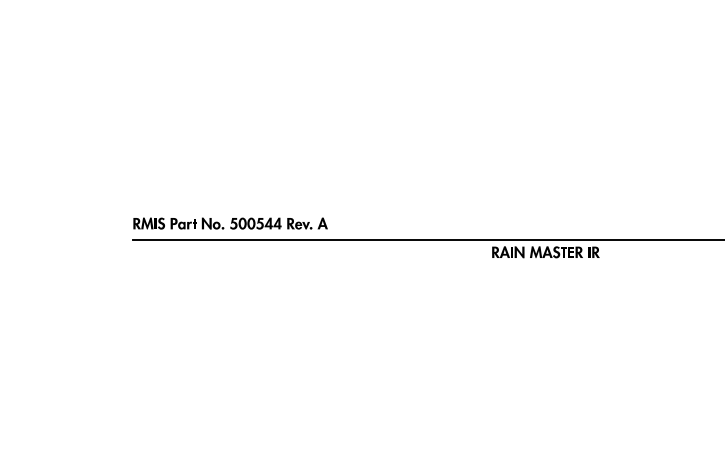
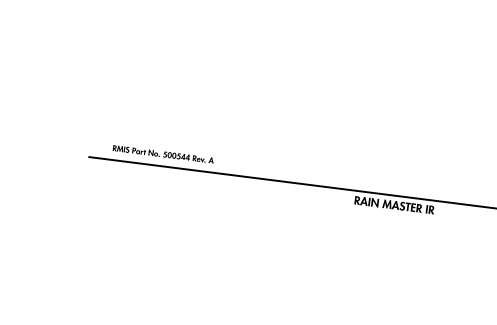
part: (230, 223) -> (163, 154), size x0.7

